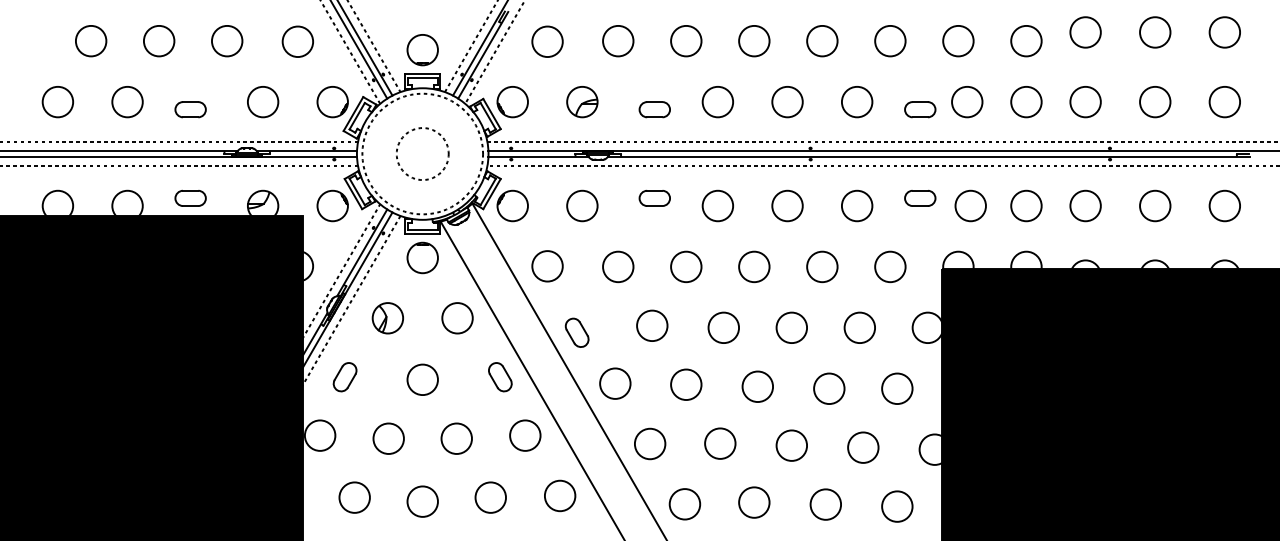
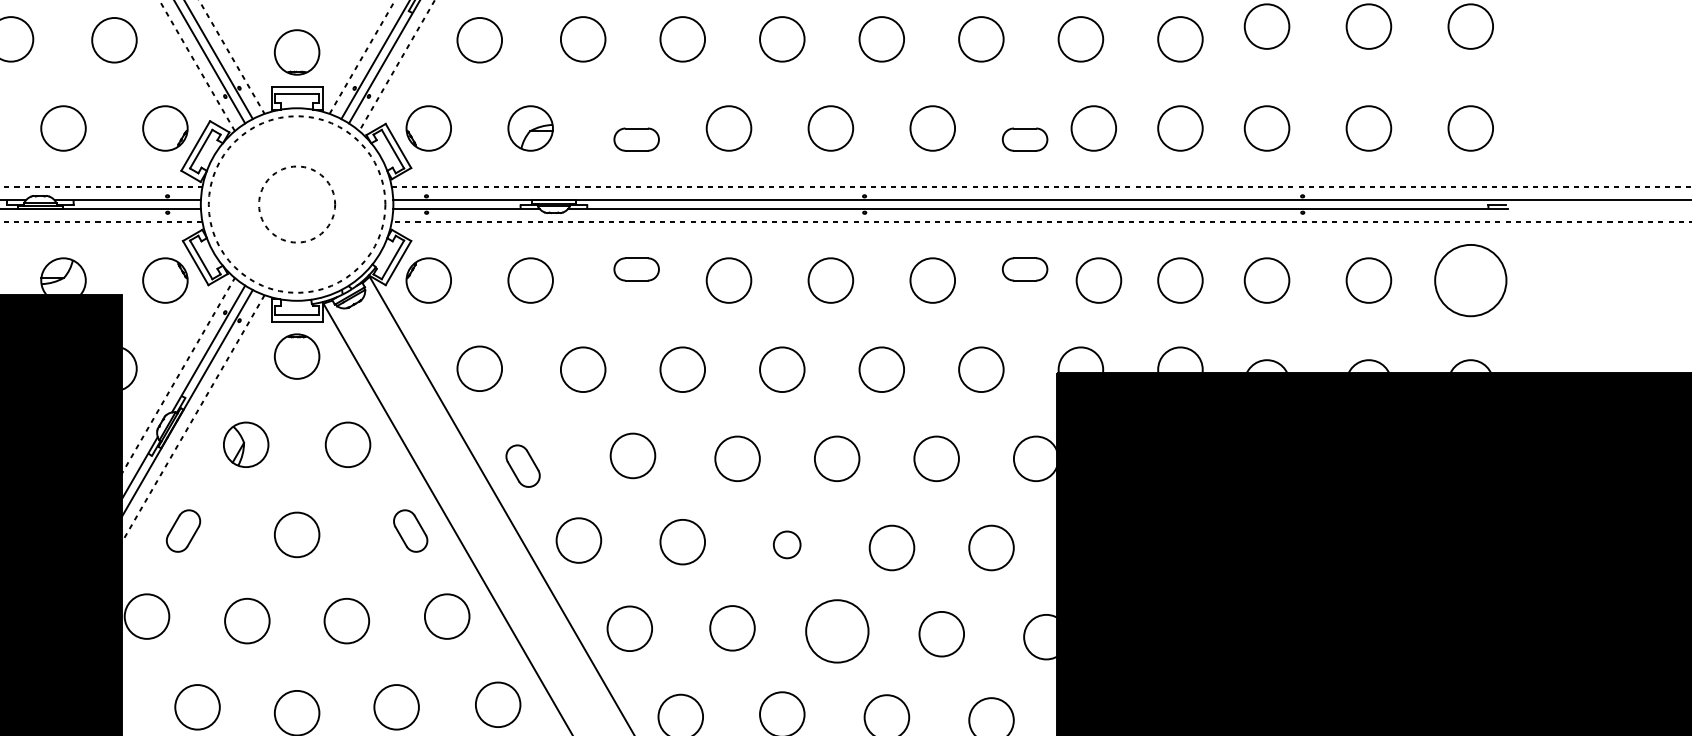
circle: (1224, 205) -> (1470, 279), size x1.6
circle: (757, 386) -> (786, 544), size x0.6
circle: (791, 445) -> (836, 630), size x1.4

